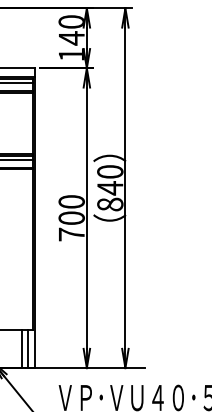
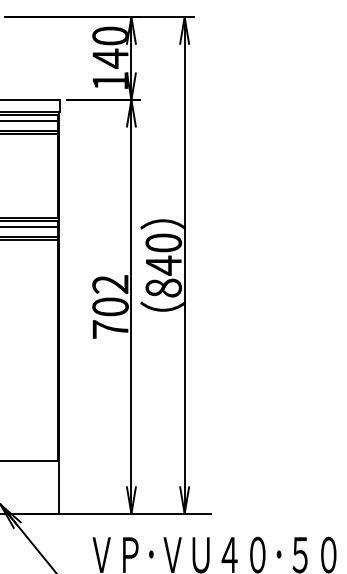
text: (71, 201) -> (110, 284), 700 -> 702
line: (21, 348) -> (41, 486), removed
line: (28, 348) -> (50, 486), removed

